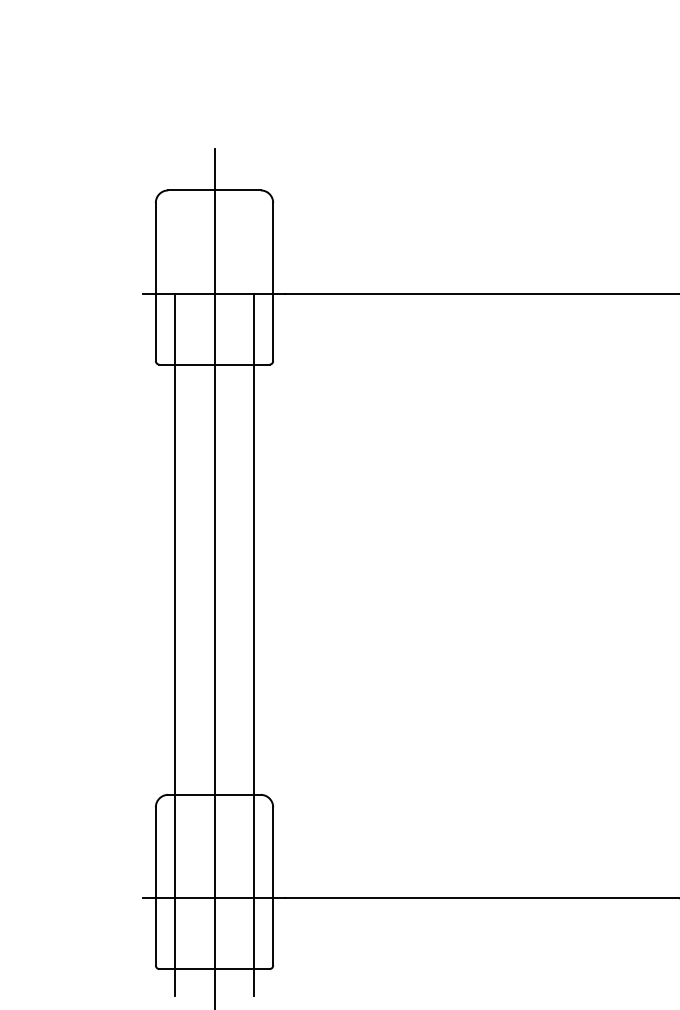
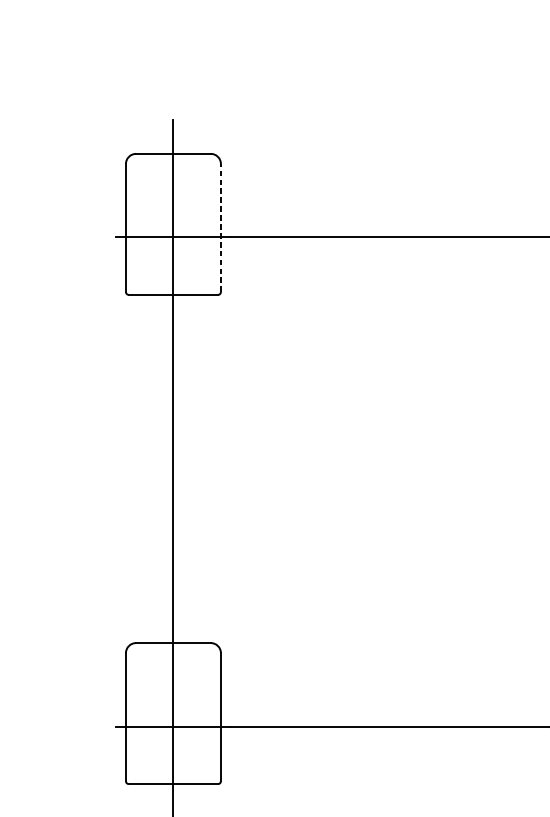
line: (273, 281) -> (221, 227), solid -> dashed
line: (175, 644) -> (141, 521), removed
line: (253, 644) -> (204, 521), removed

